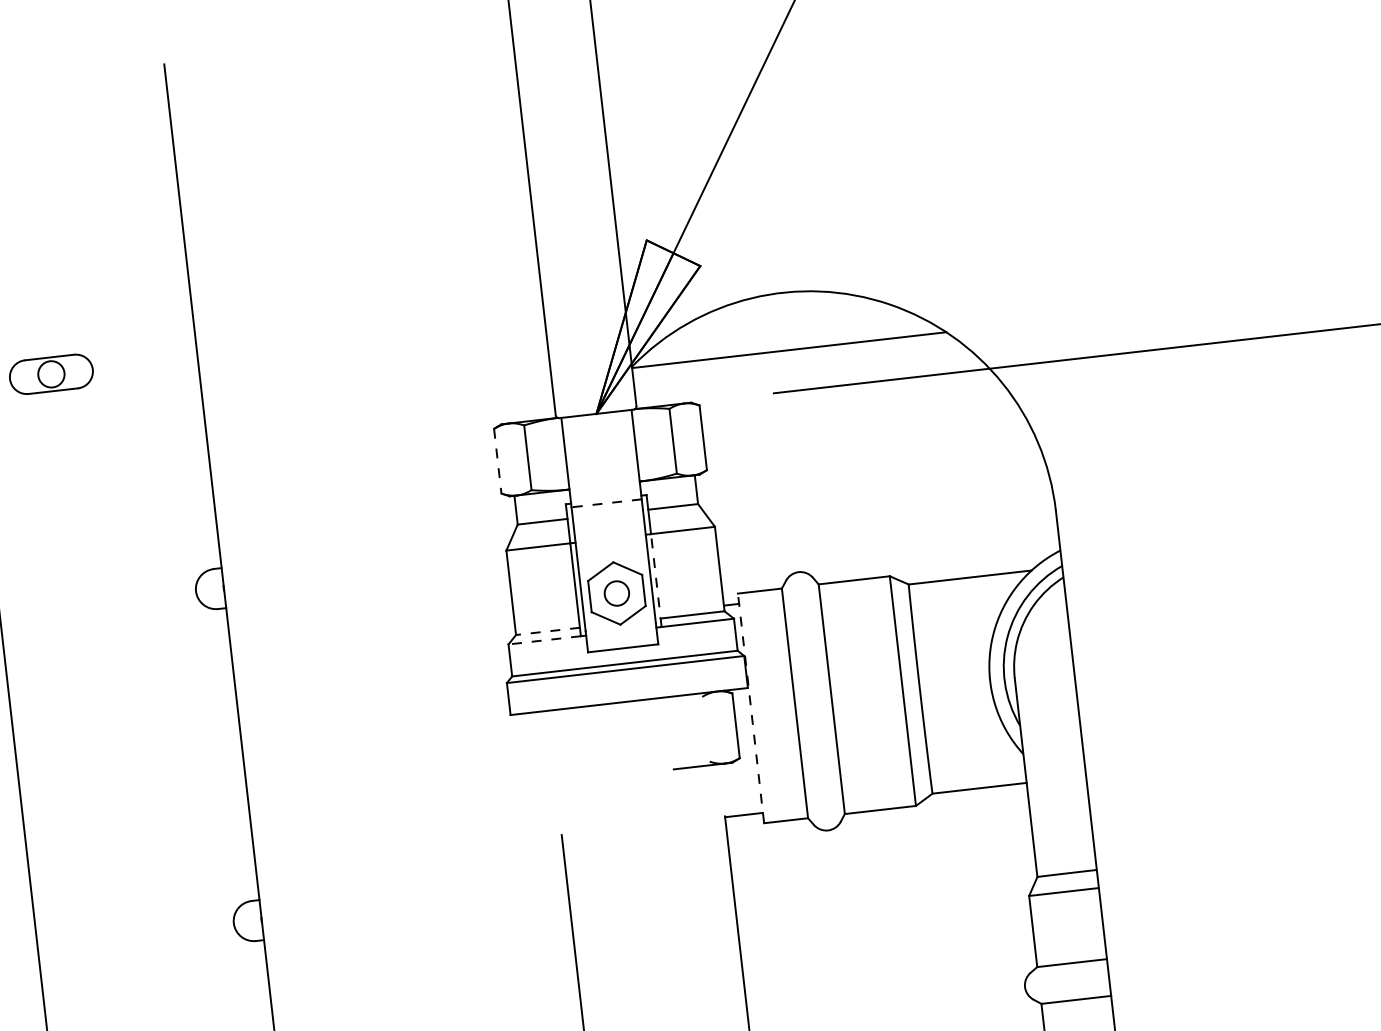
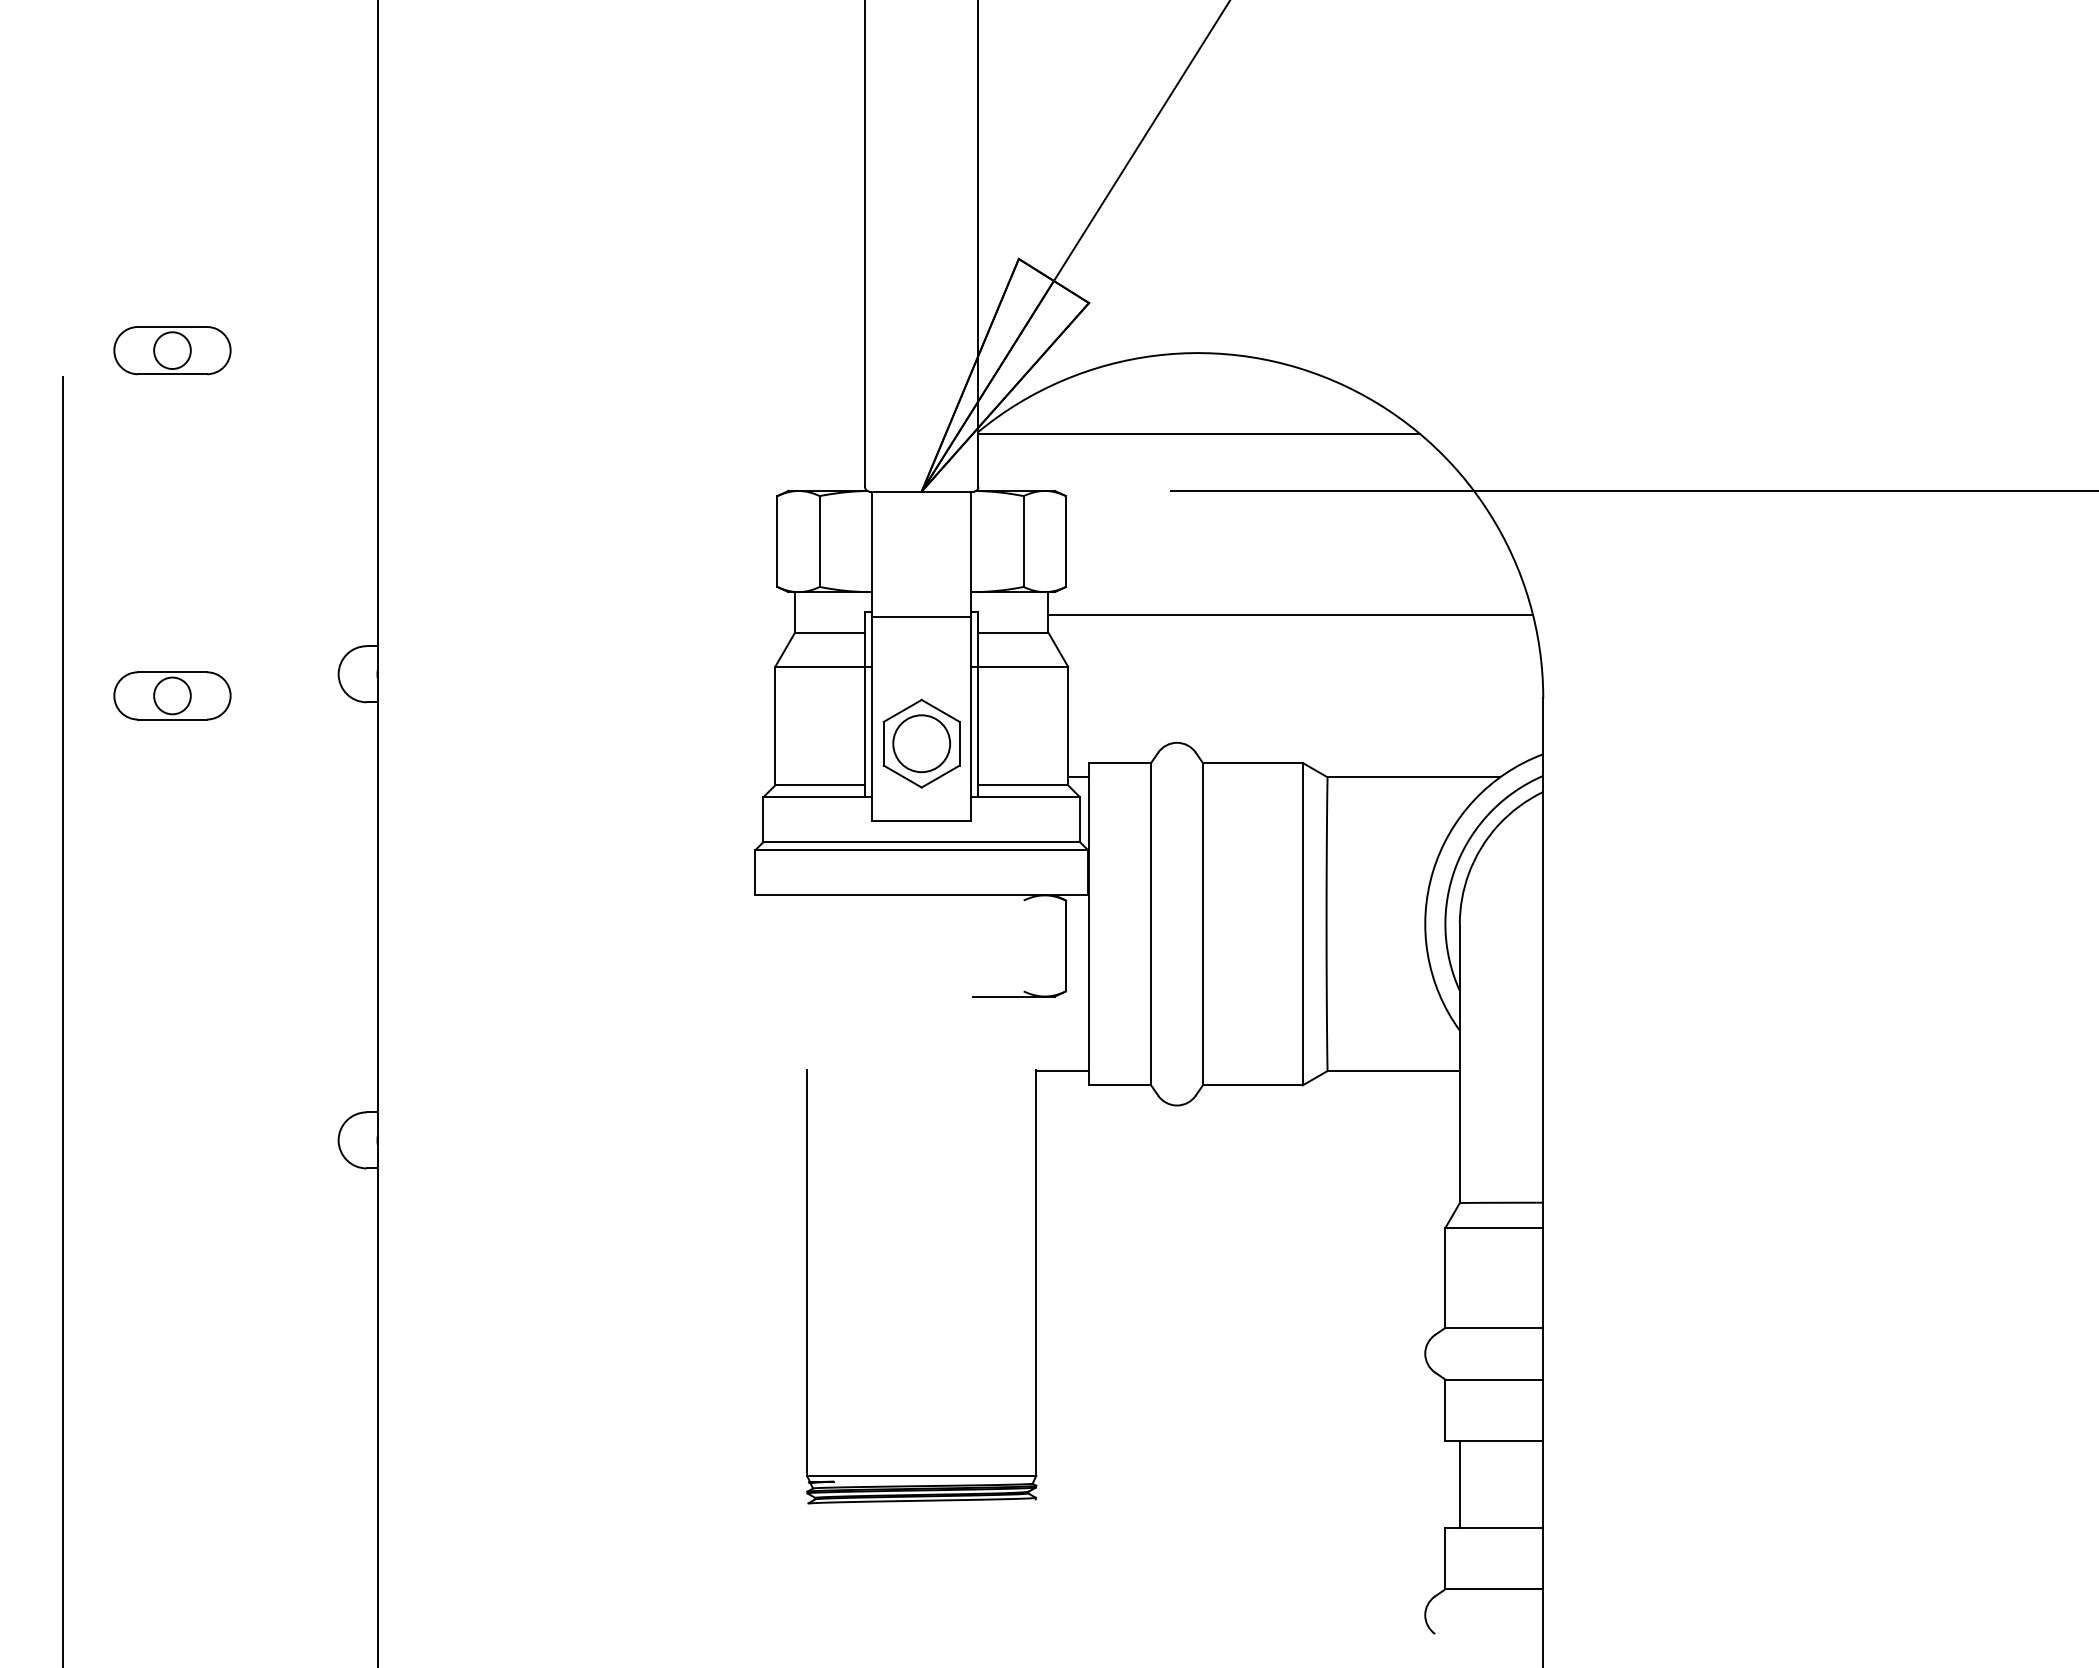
line: (497, 461) -> (777, 542), dashed -> solid
line: (869, 472) -> (1290, 615), added
line: (606, 503) -> (921, 617), dashed -> solid
line: (656, 580) -> (978, 731), dashed -> solid
circle: (616, 593) -> (921, 743), size x1.67
part: (79, 619) -> (172, 695), added
line: (548, 631) -> (820, 785), dashed -> solid
line: (544, 640) -> (814, 797), dashed -> solid
line: (751, 707) -> (1089, 923), dashed -> solid

